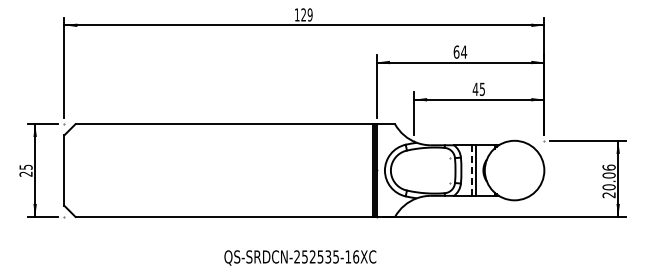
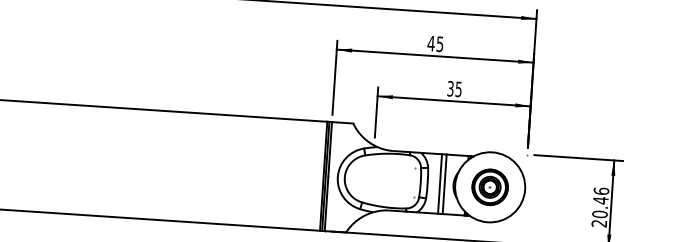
text: (460, 51) -> (435, 43), 64 -> 45
text: (475, 89) -> (450, 89), 45 -> 35
line: (471, 170) -> (439, 183), dashed -> solid
part: (514, 170) -> (490, 187), added
text: (608, 175) -> (600, 200), 20.06 -> 20.46

